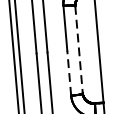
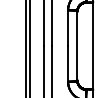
line: (79, 50) -> (77, 46), dashed -> solid
line: (69, 72) -> (68, 63), dashed -> solid

